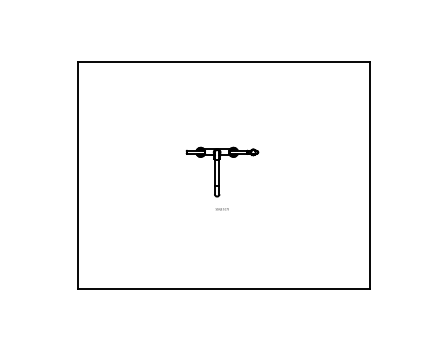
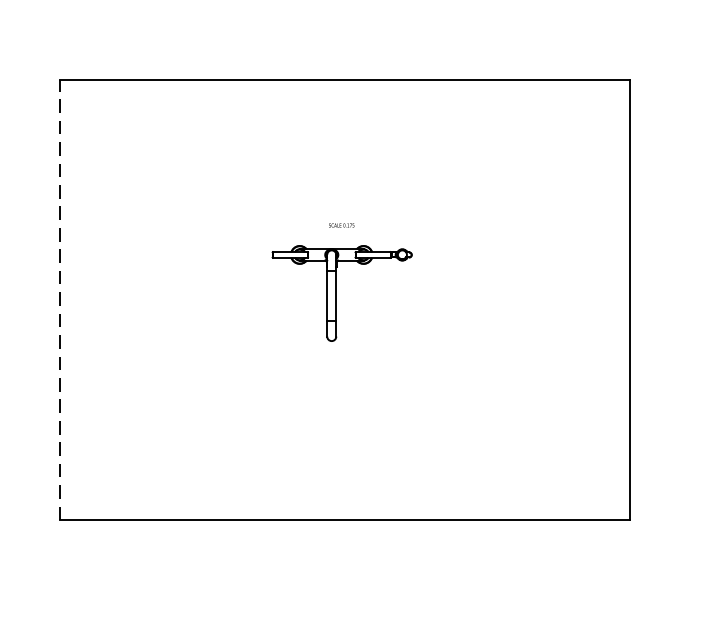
line: (77, 175) -> (59, 300), solid -> dashed
text: (221, 209) -> (340, 225), moved

